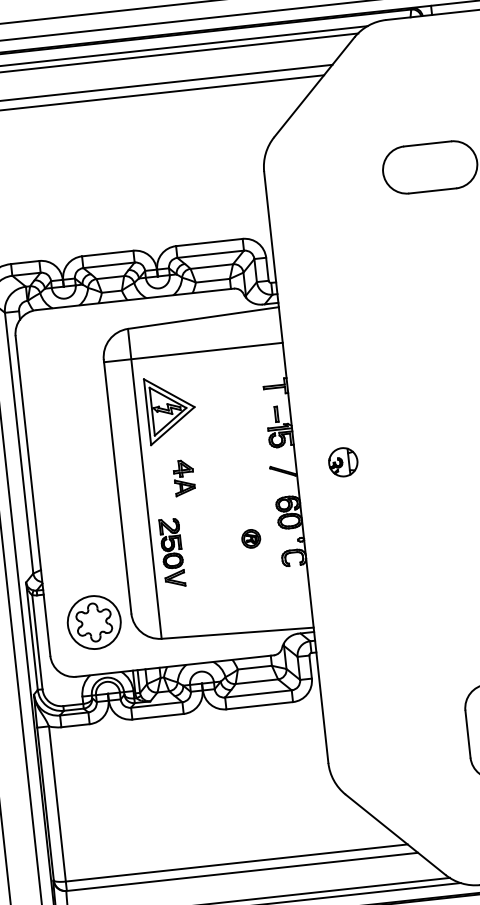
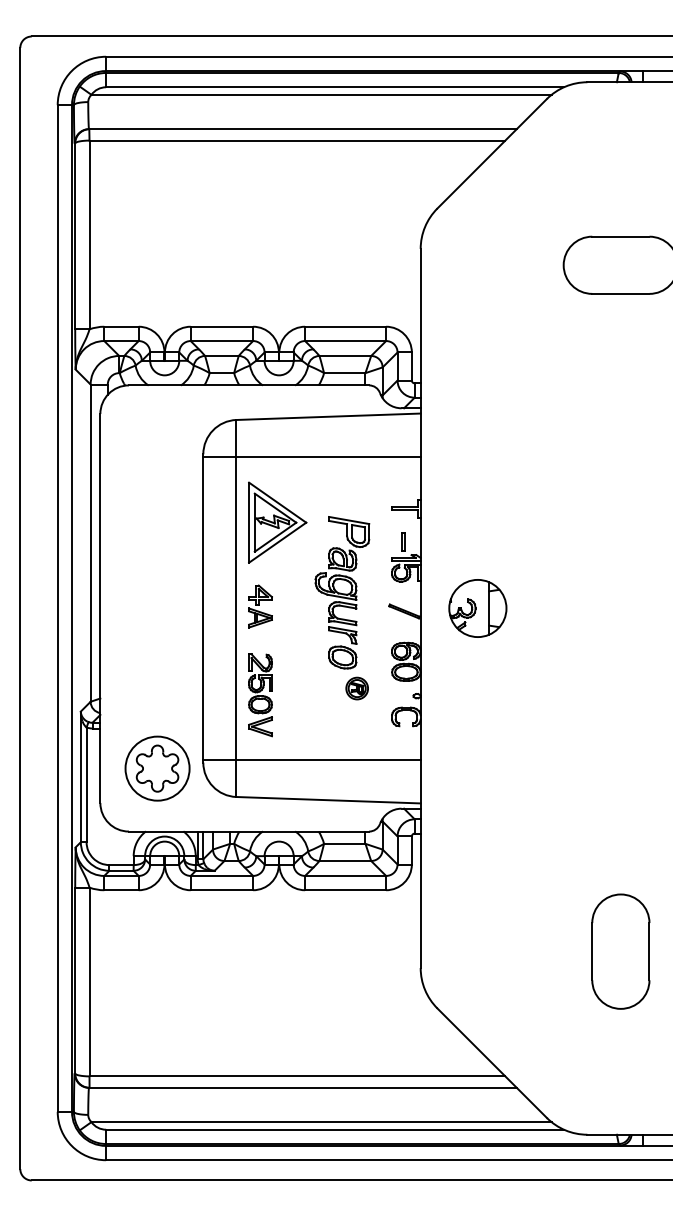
part: (230, 461) -> (342, 592), added
part: (342, 462) -> (477, 608), size x1.67
part: (184, 477) -> (260, 606), moved
line: (220, 602) -> (311, 760), added

